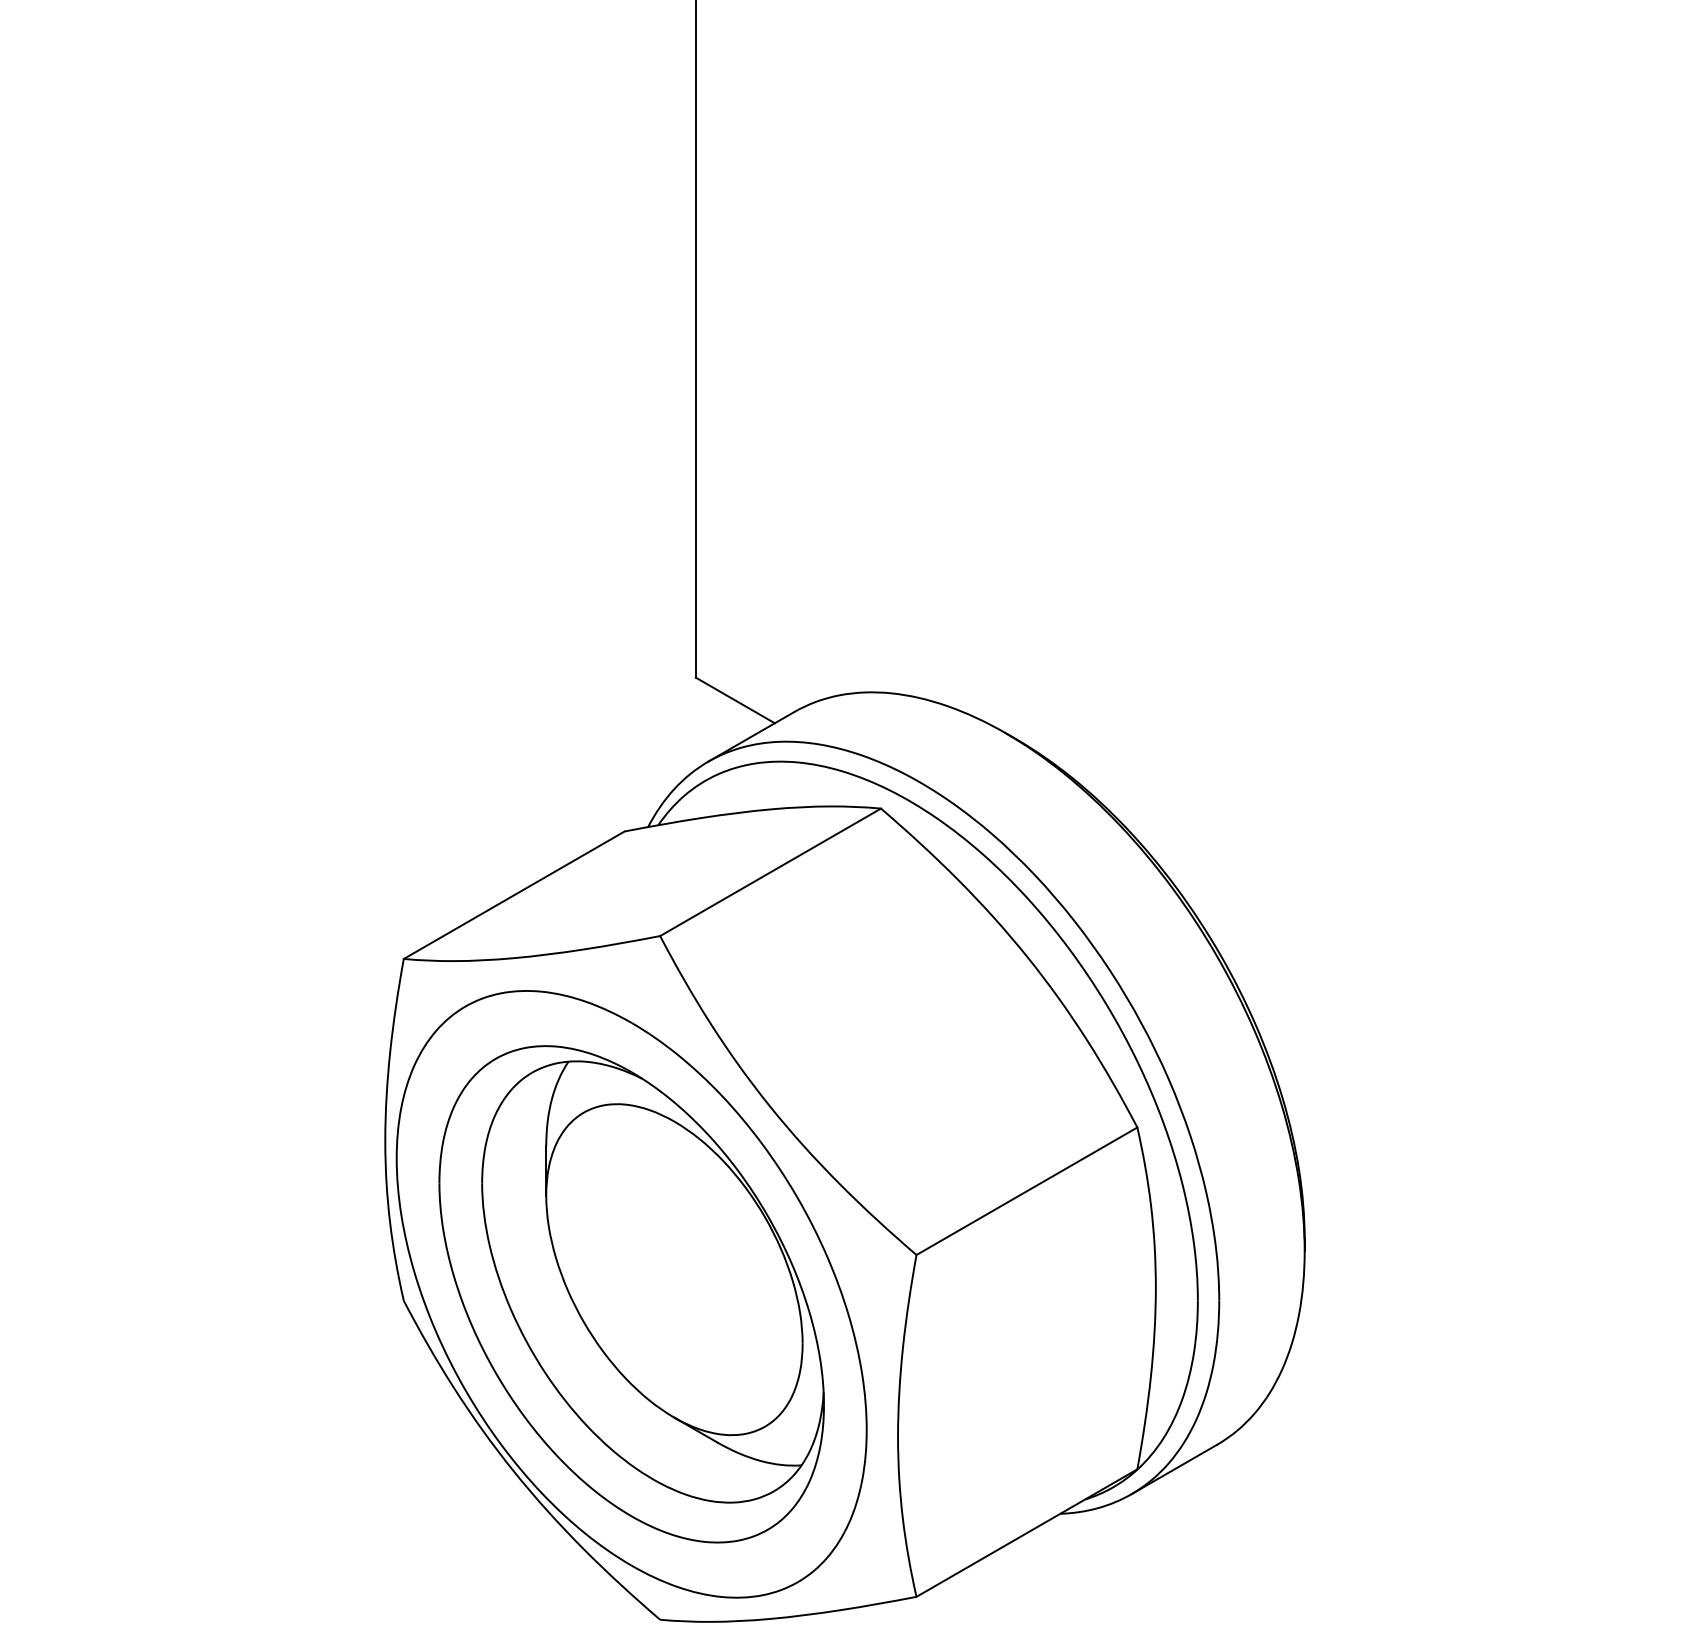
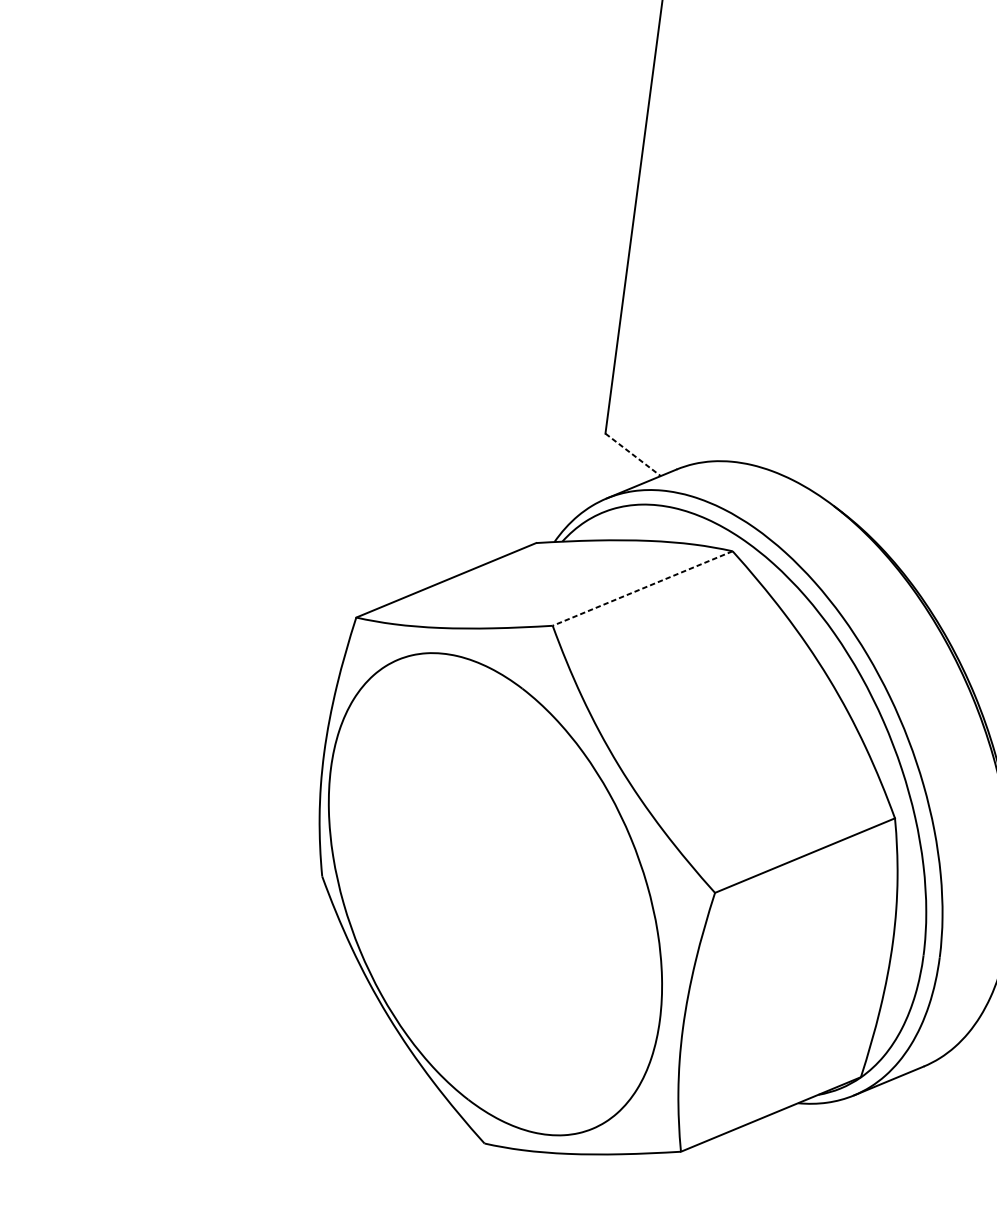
line: (735, 700) -> (633, 454), solid -> dashed
line: (770, 872) -> (642, 588), solid -> dashed
part: (631, 1294) -> (495, 894), removed

